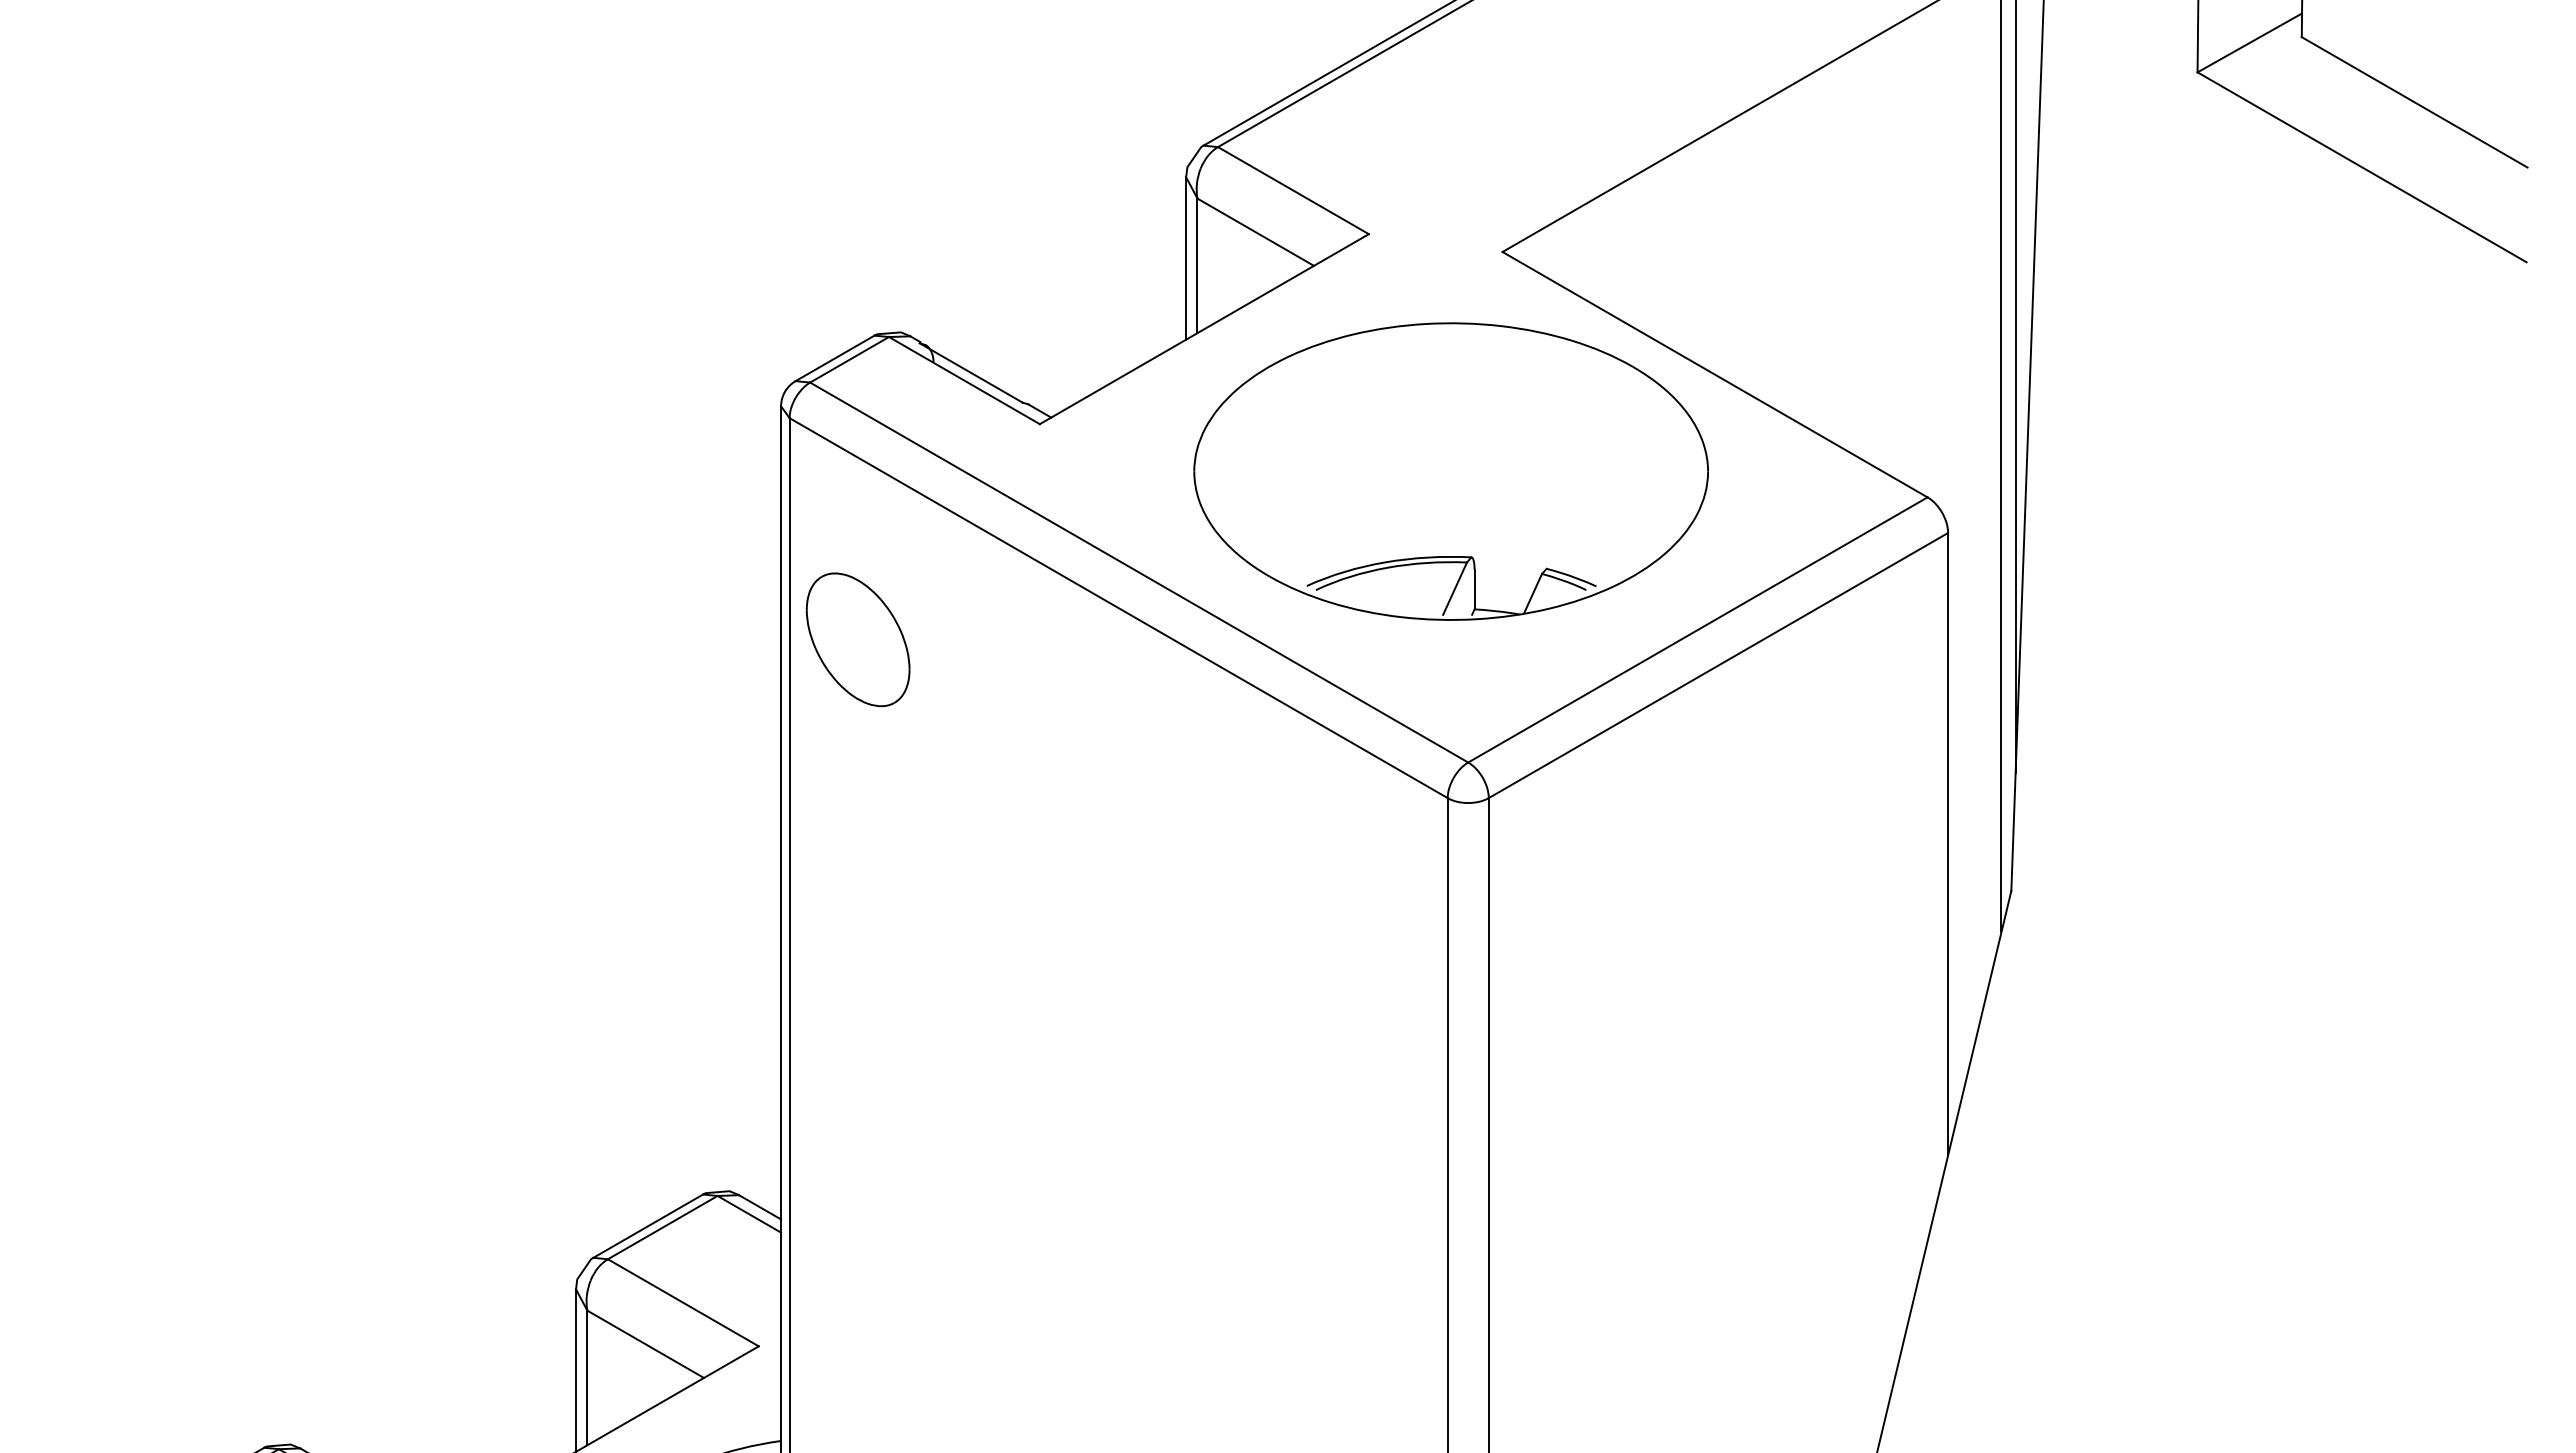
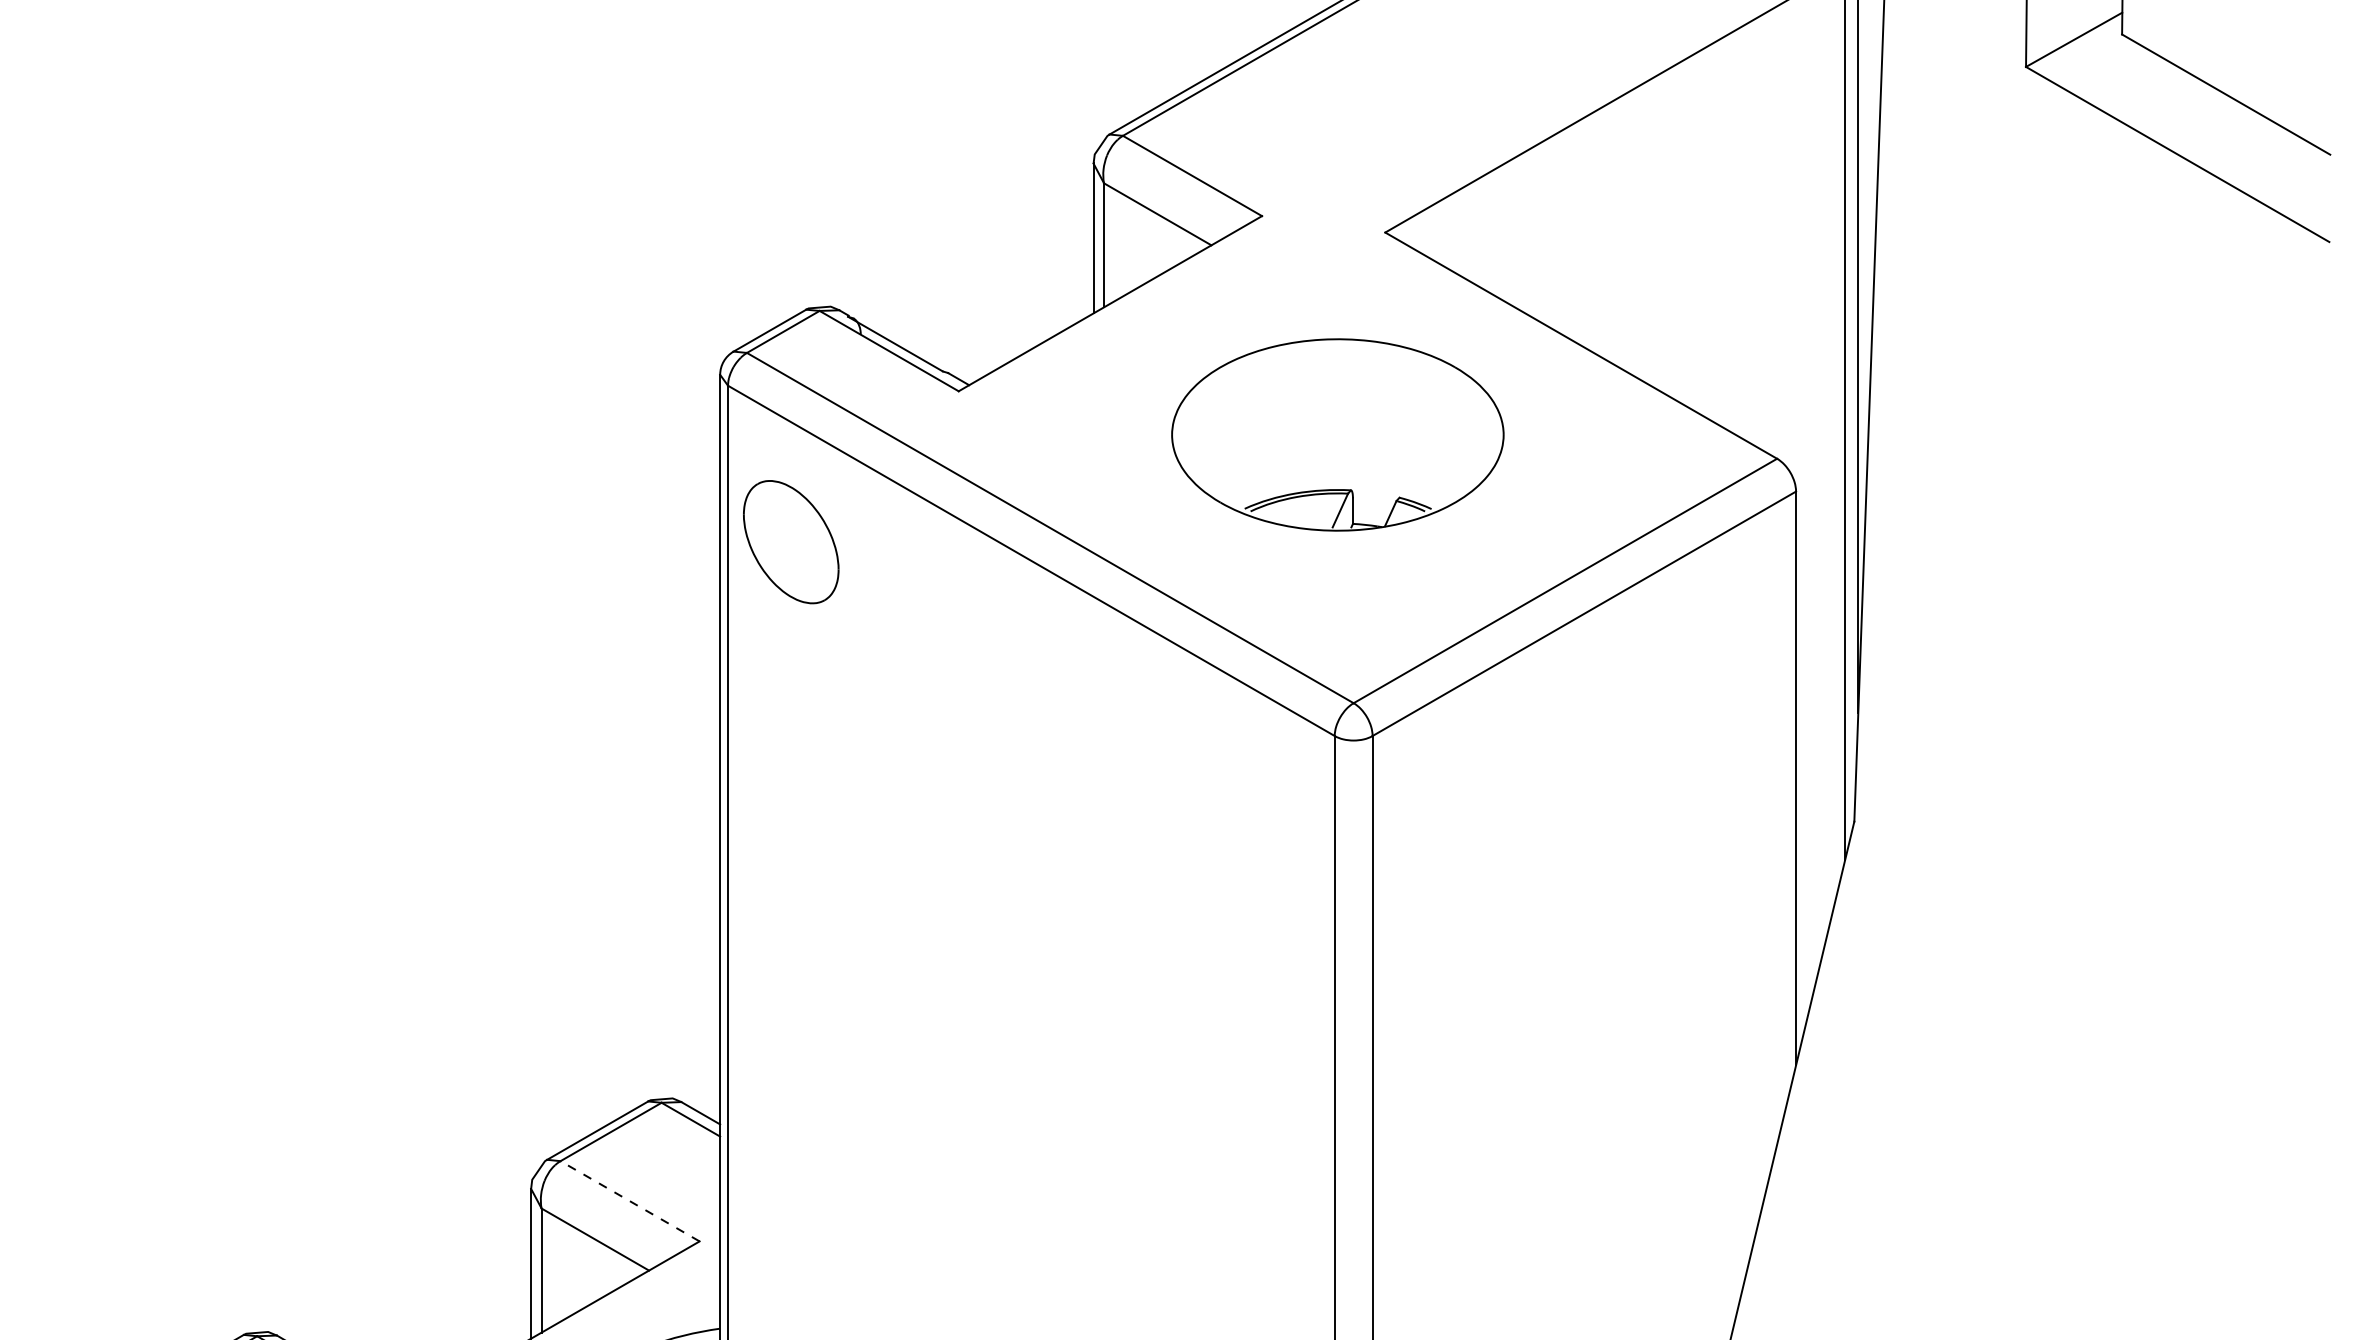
part: (1450, 471) -> (1337, 434), size x0.7
part: (857, 639) -> (790, 541), moved
line: (682, 1302) -> (629, 1201), solid -> dashed

